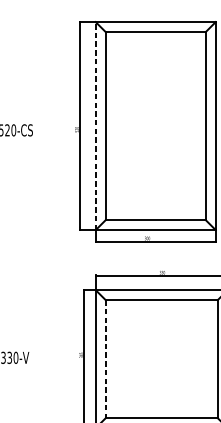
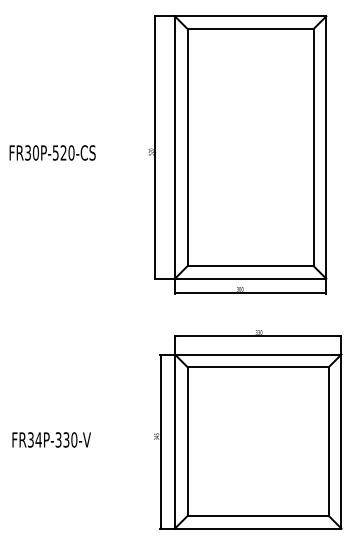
line: (95, 126) -> (174, 147), dashed -> solid
line: (105, 359) -> (187, 442), dashed -> solid

